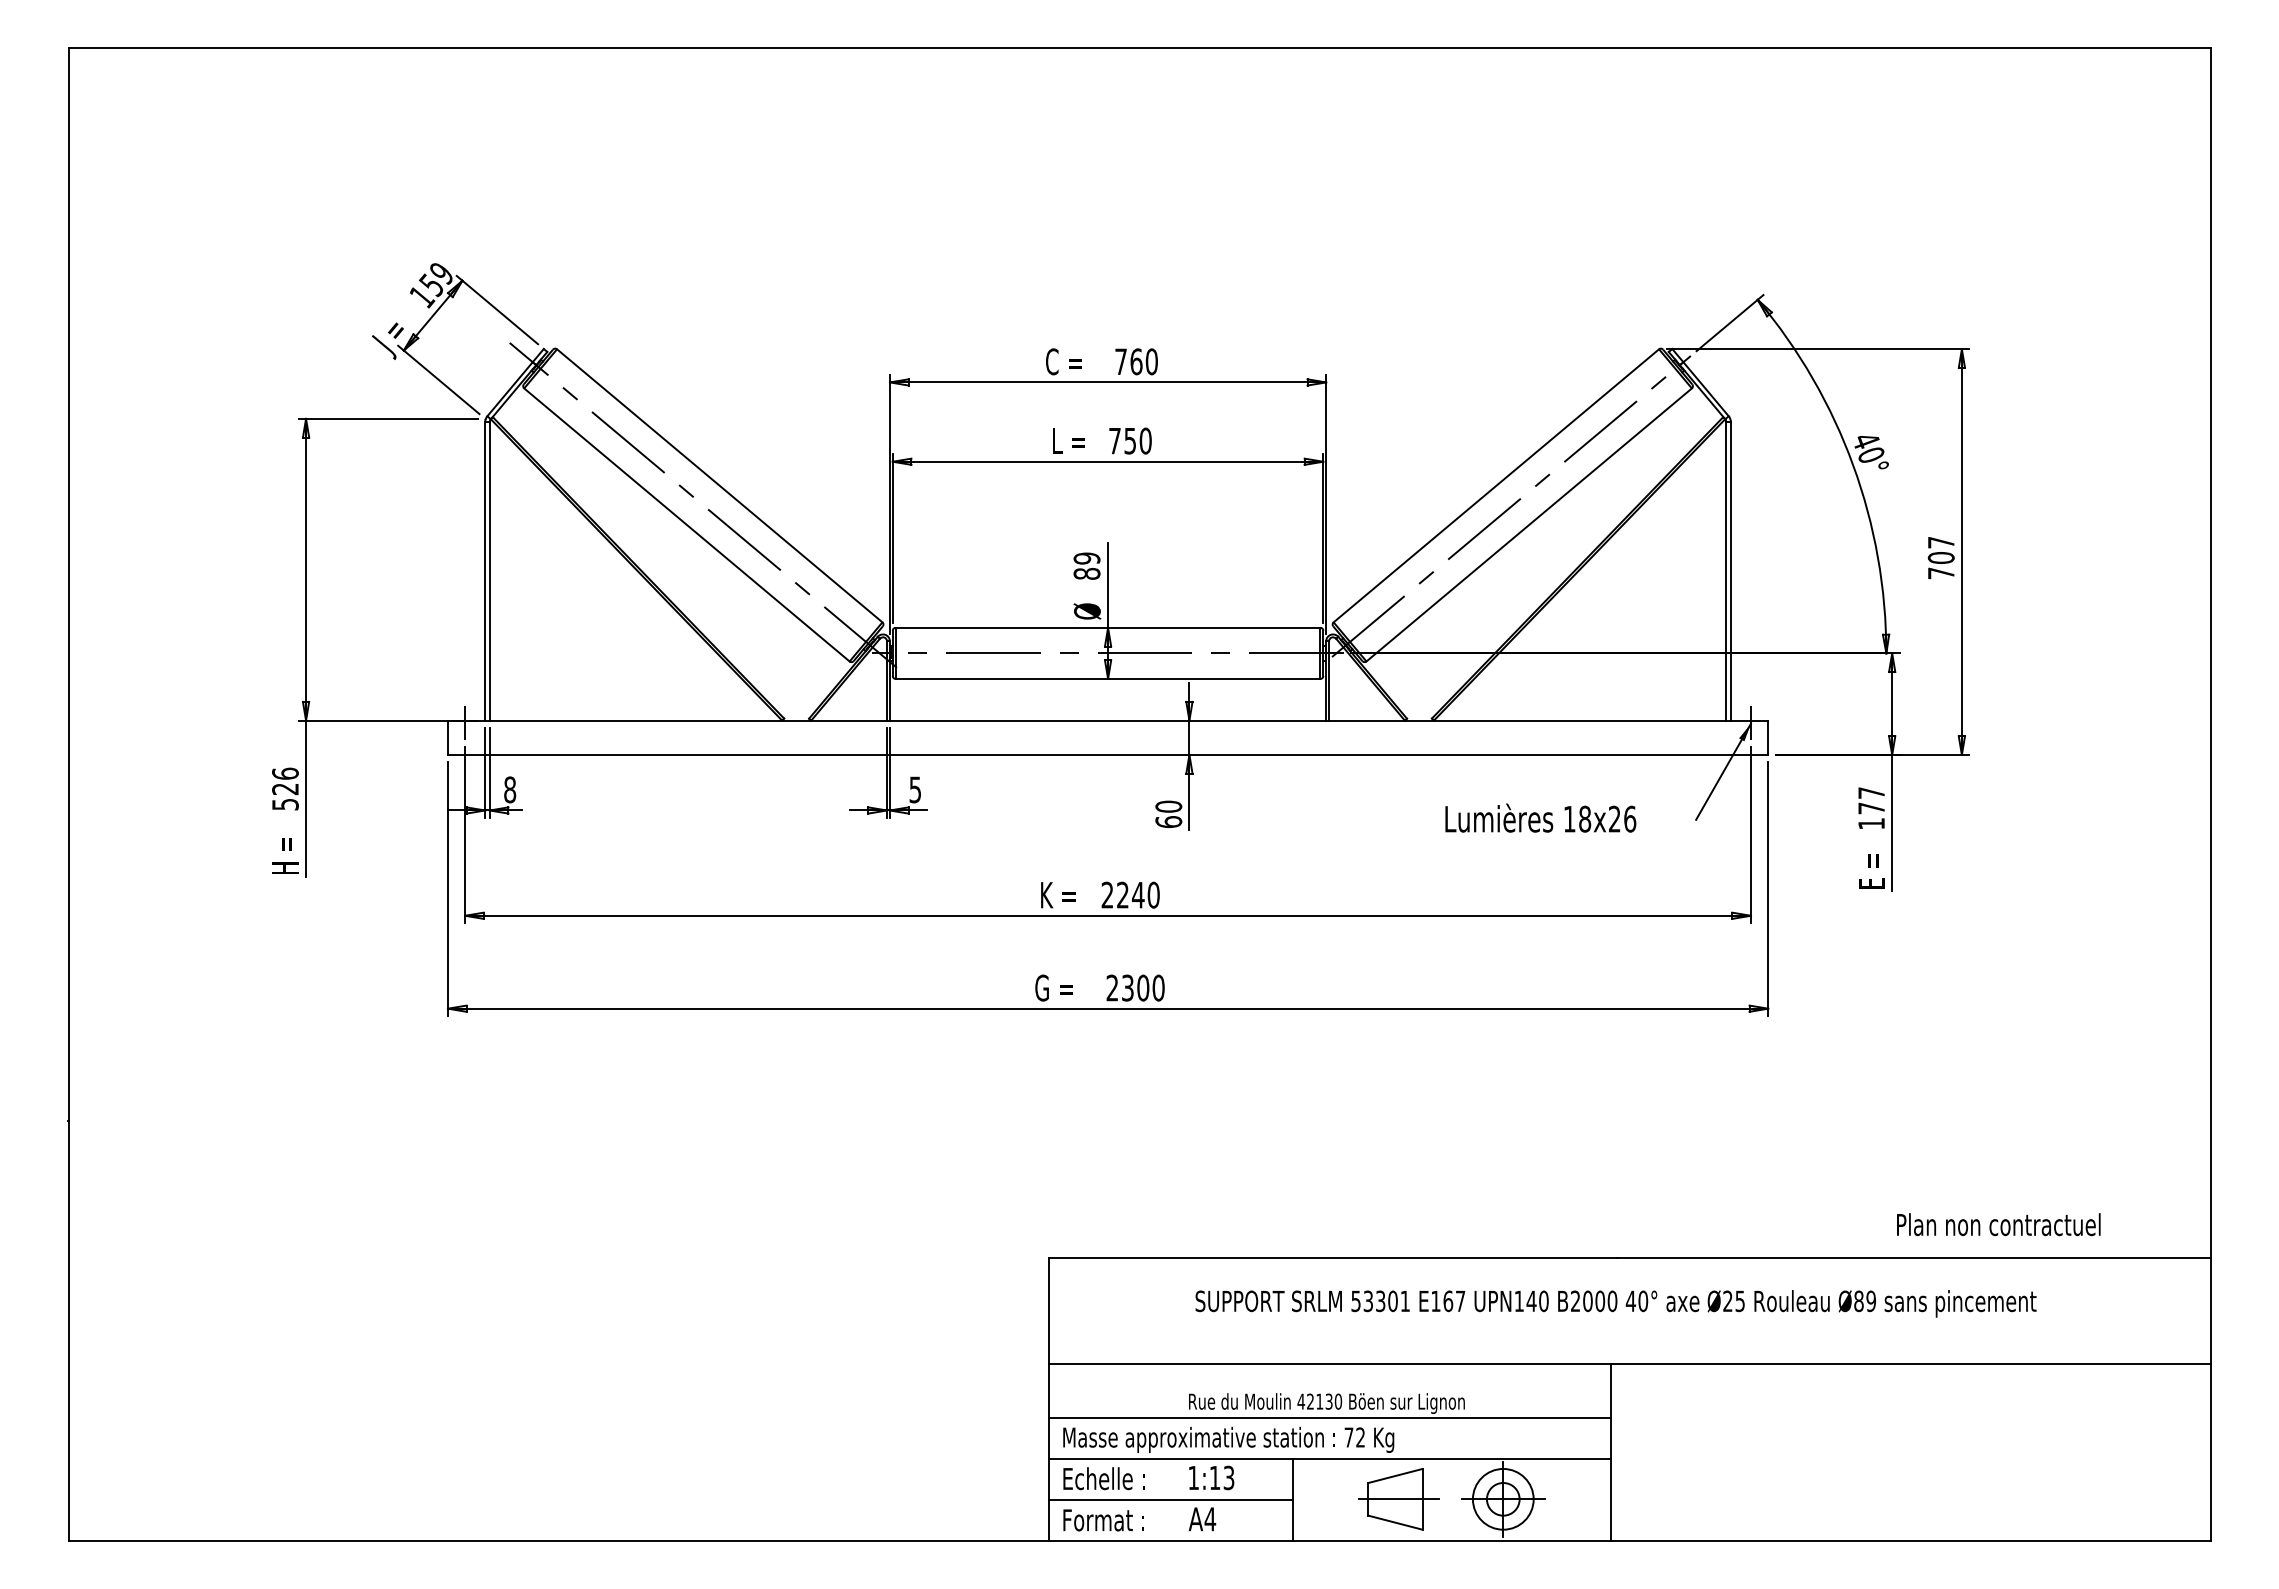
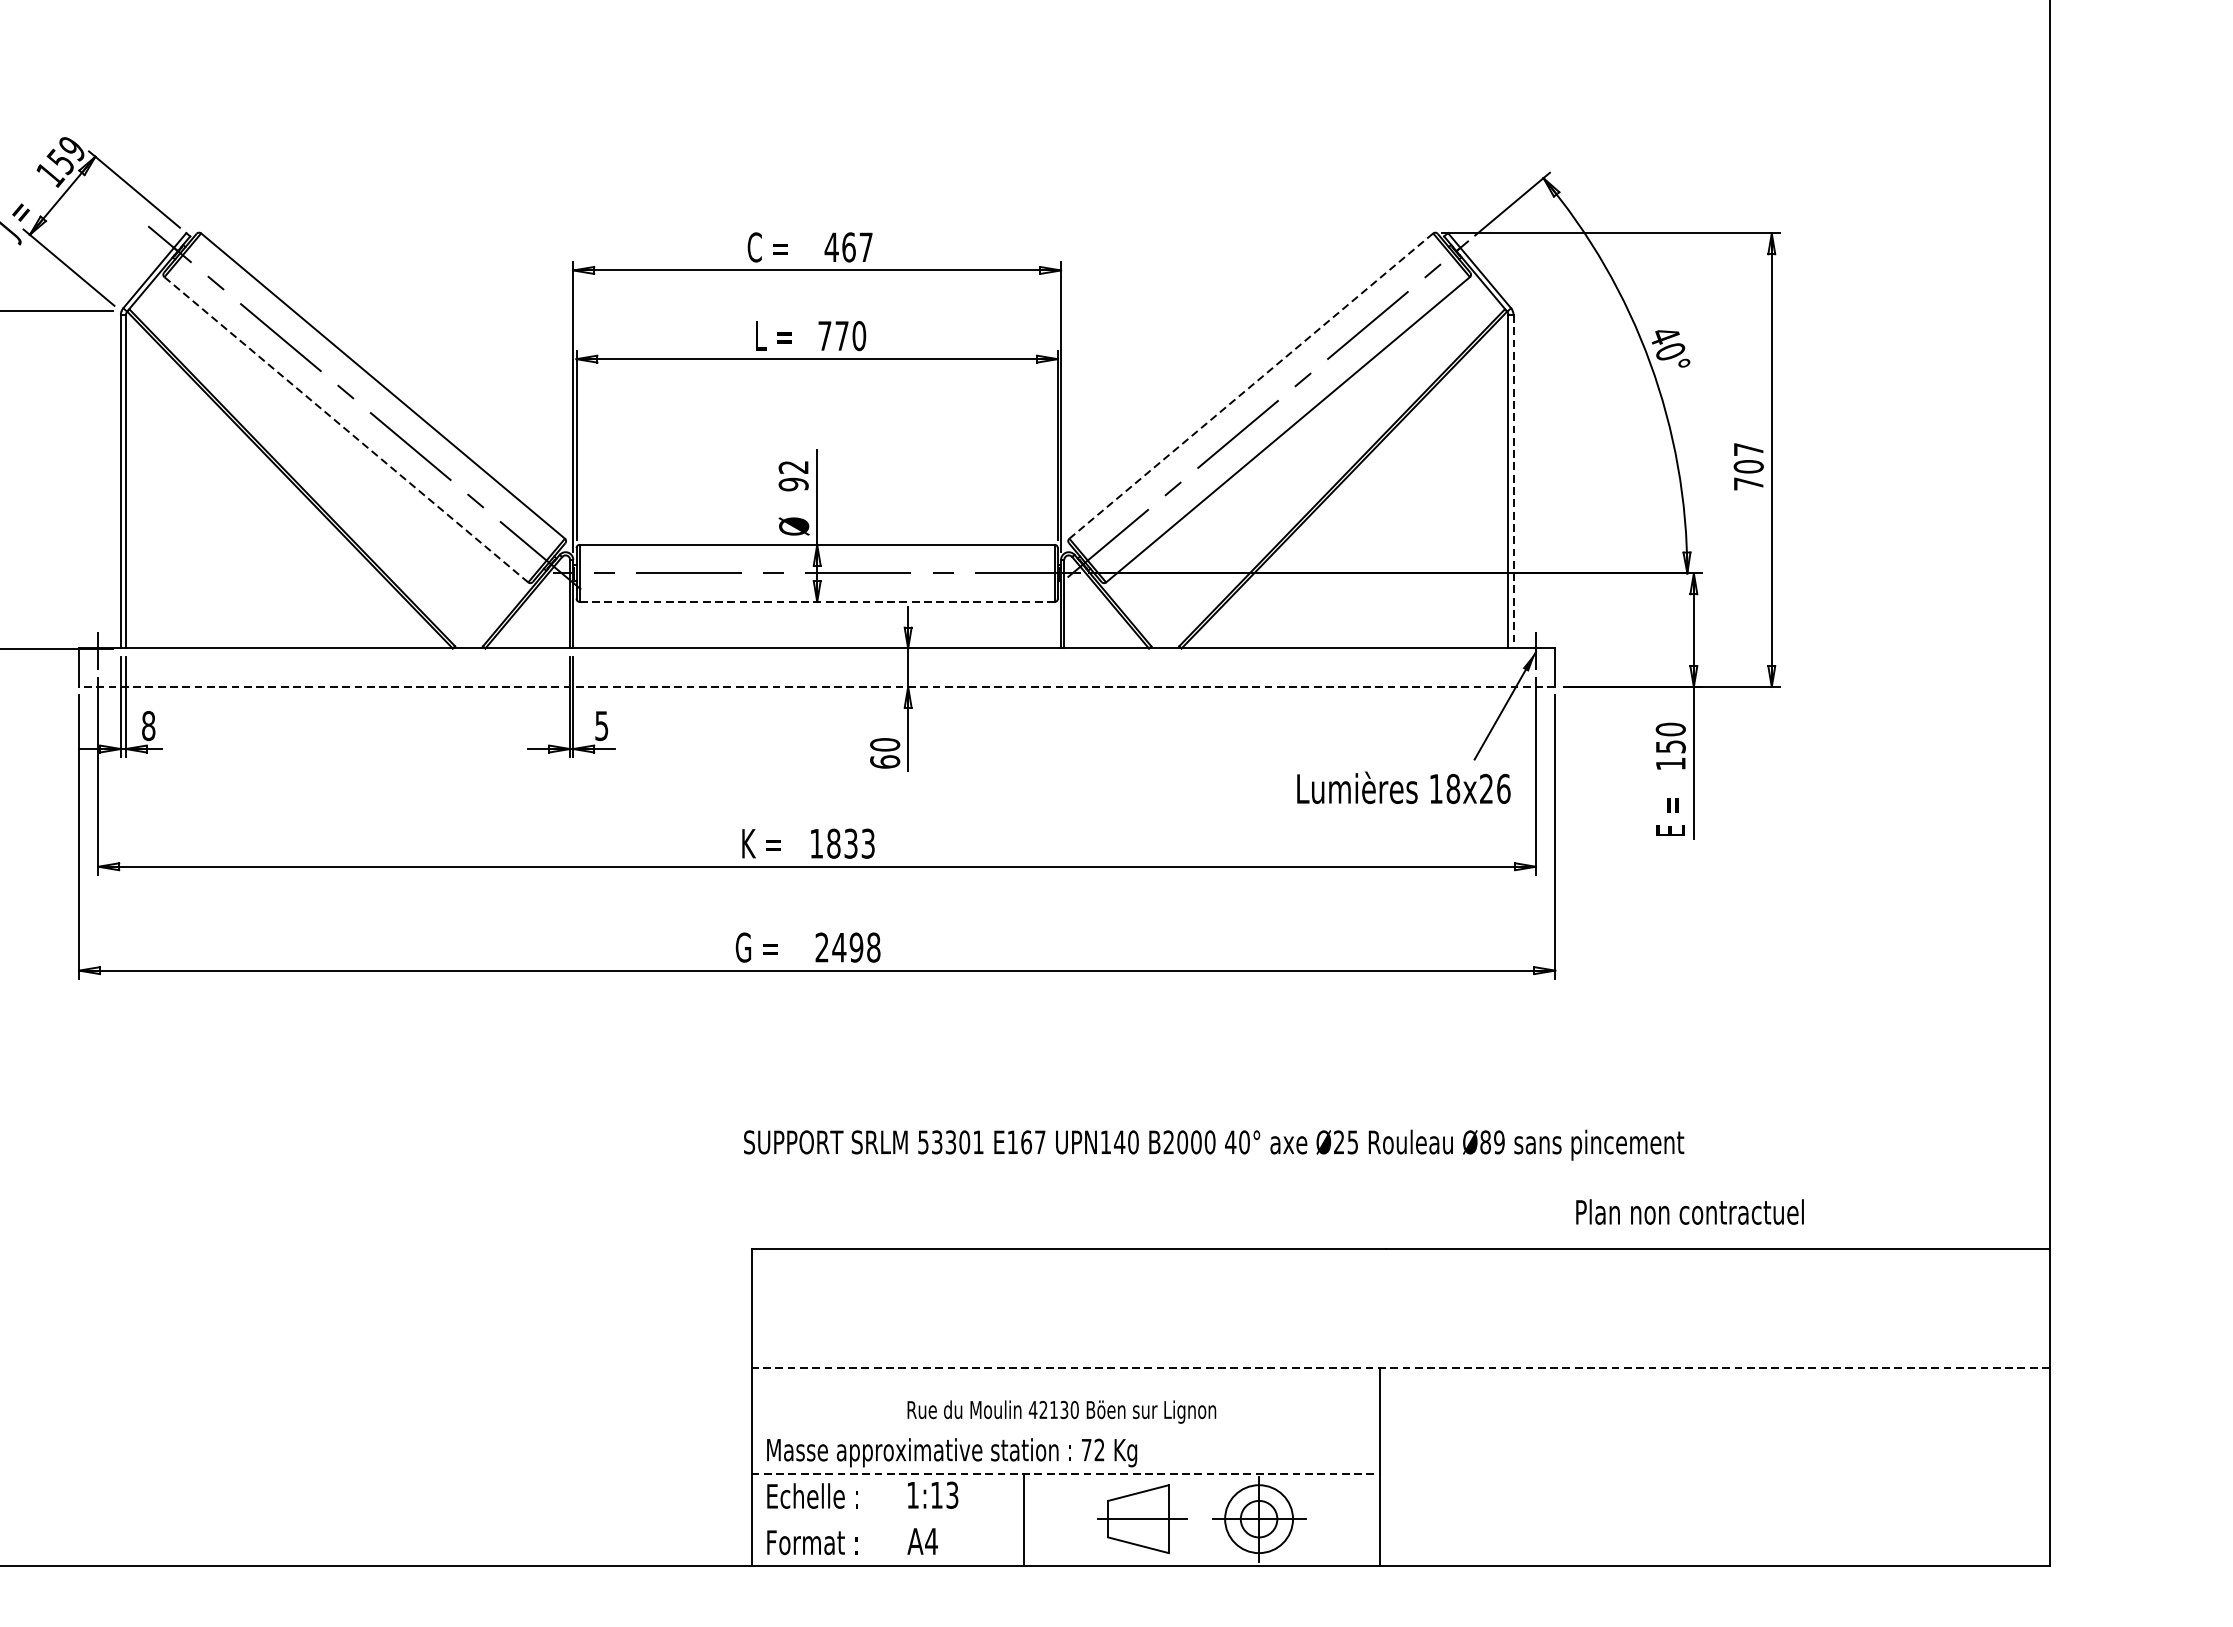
text: (1135, 361) -> (847, 247), 760 -> 467
text: (1129, 441) -> (841, 336), 750 -> 770
line: (1495, 486) -> (1250, 386), solid -> dashed
line: (687, 525) -> (347, 430), solid -> dashed
text: (1086, 565) -> (793, 475), 89 -> 92
line: (1730, 571) -> (1513, 481), solid -> dashed
line: (1108, 678) -> (817, 601), solid -> dashed
line: (1107, 755) -> (816, 687), solid -> dashed
text: (1871, 800) -> (1670, 737), 177 -> 150
text: (1540, 817) -> (1403, 787), moved
text: (1130, 894) -> (842, 842), 2240 -> 1833
text: (1142, 987) -> (855, 946), 2300 -> 2498
text: (1998, 1224) -> (1689, 1211), moved
text: (1615, 1303) -> (1213, 1144), moved
line: (1629, 1363) -> (1400, 1367), solid -> dashed
line: (1330, 1418) -> (1065, 1428), removed
line: (1330, 1459) -> (1065, 1474), solid -> dashed
line: (1170, 1500) -> (887, 1520), removed

